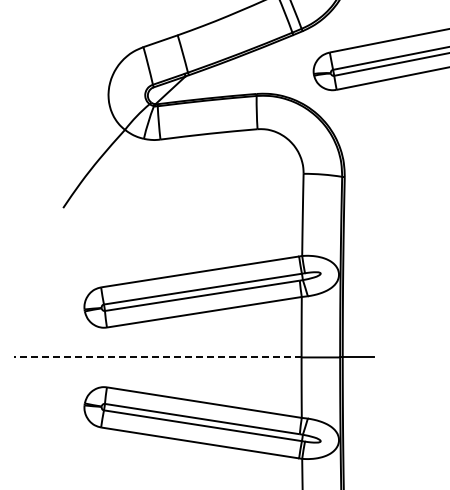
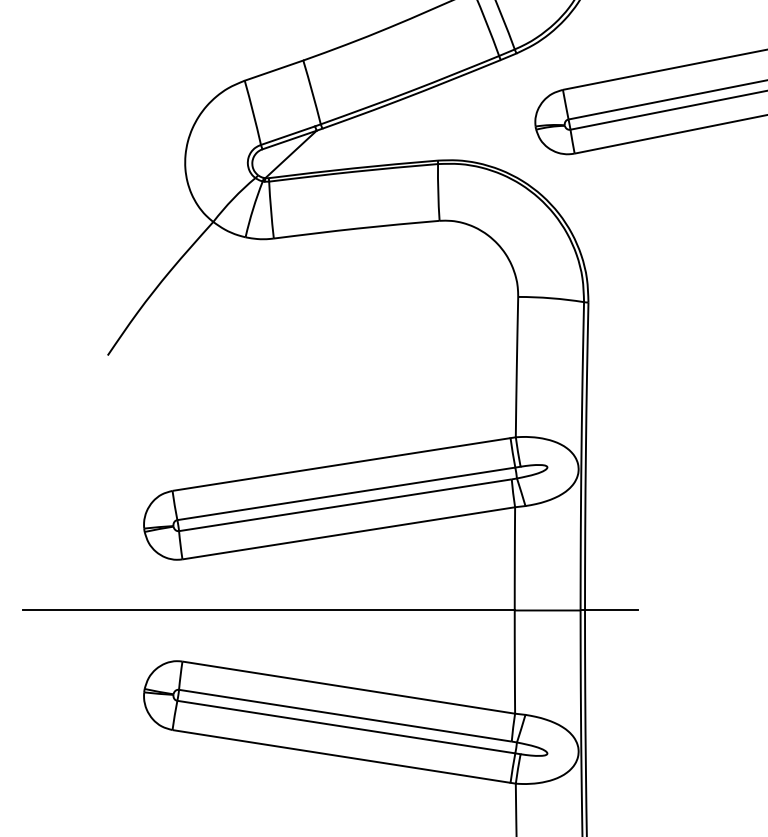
line: (157, 357) -> (268, 610), dashed -> solid

